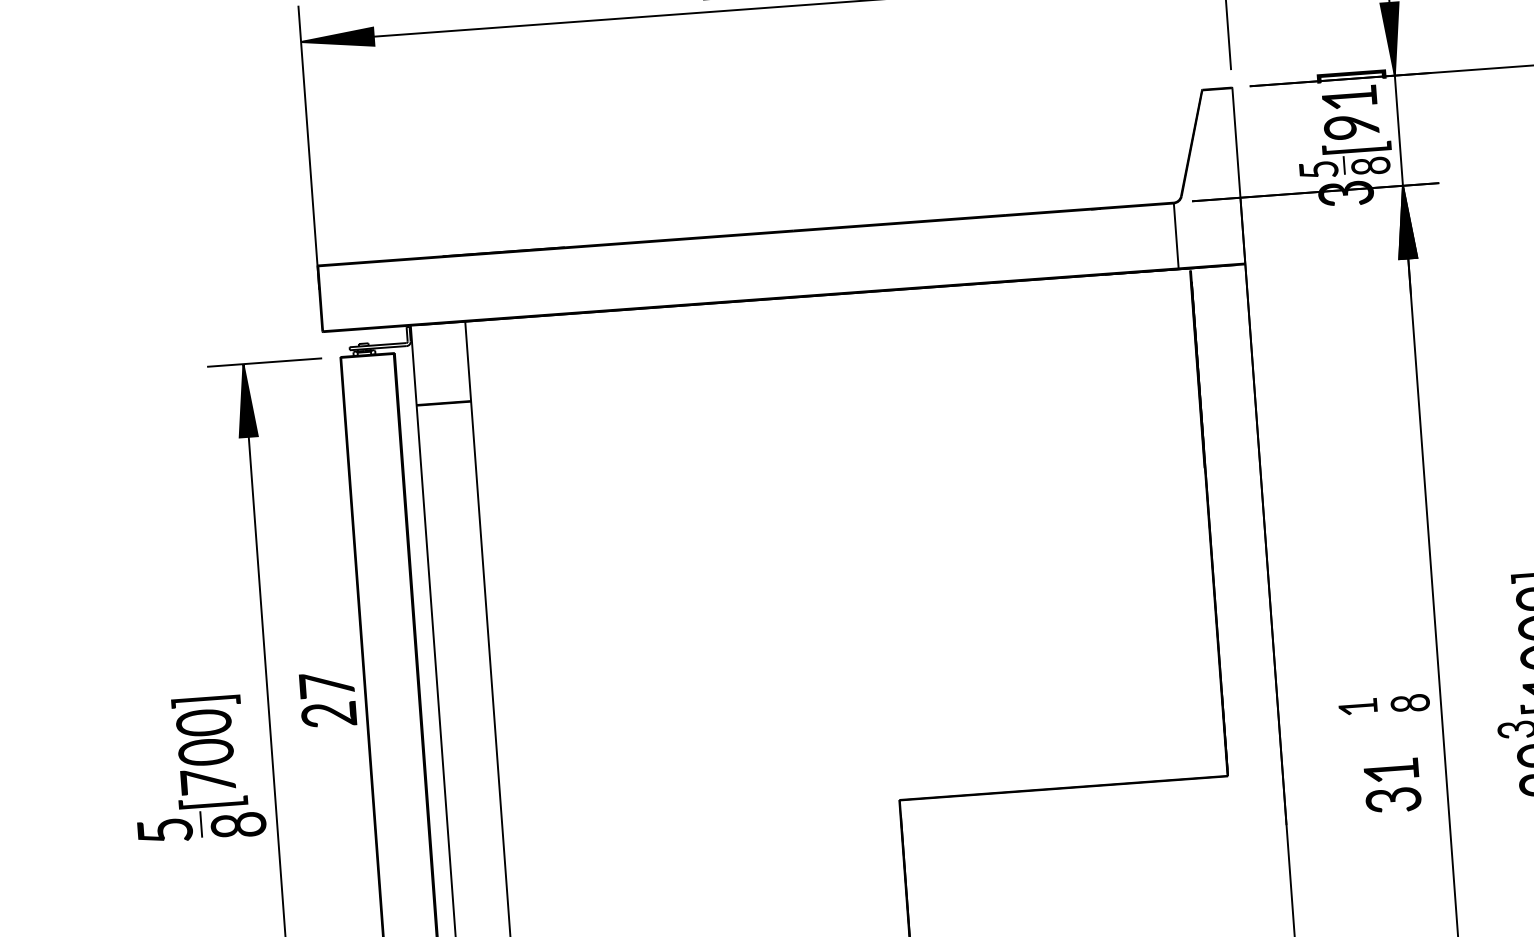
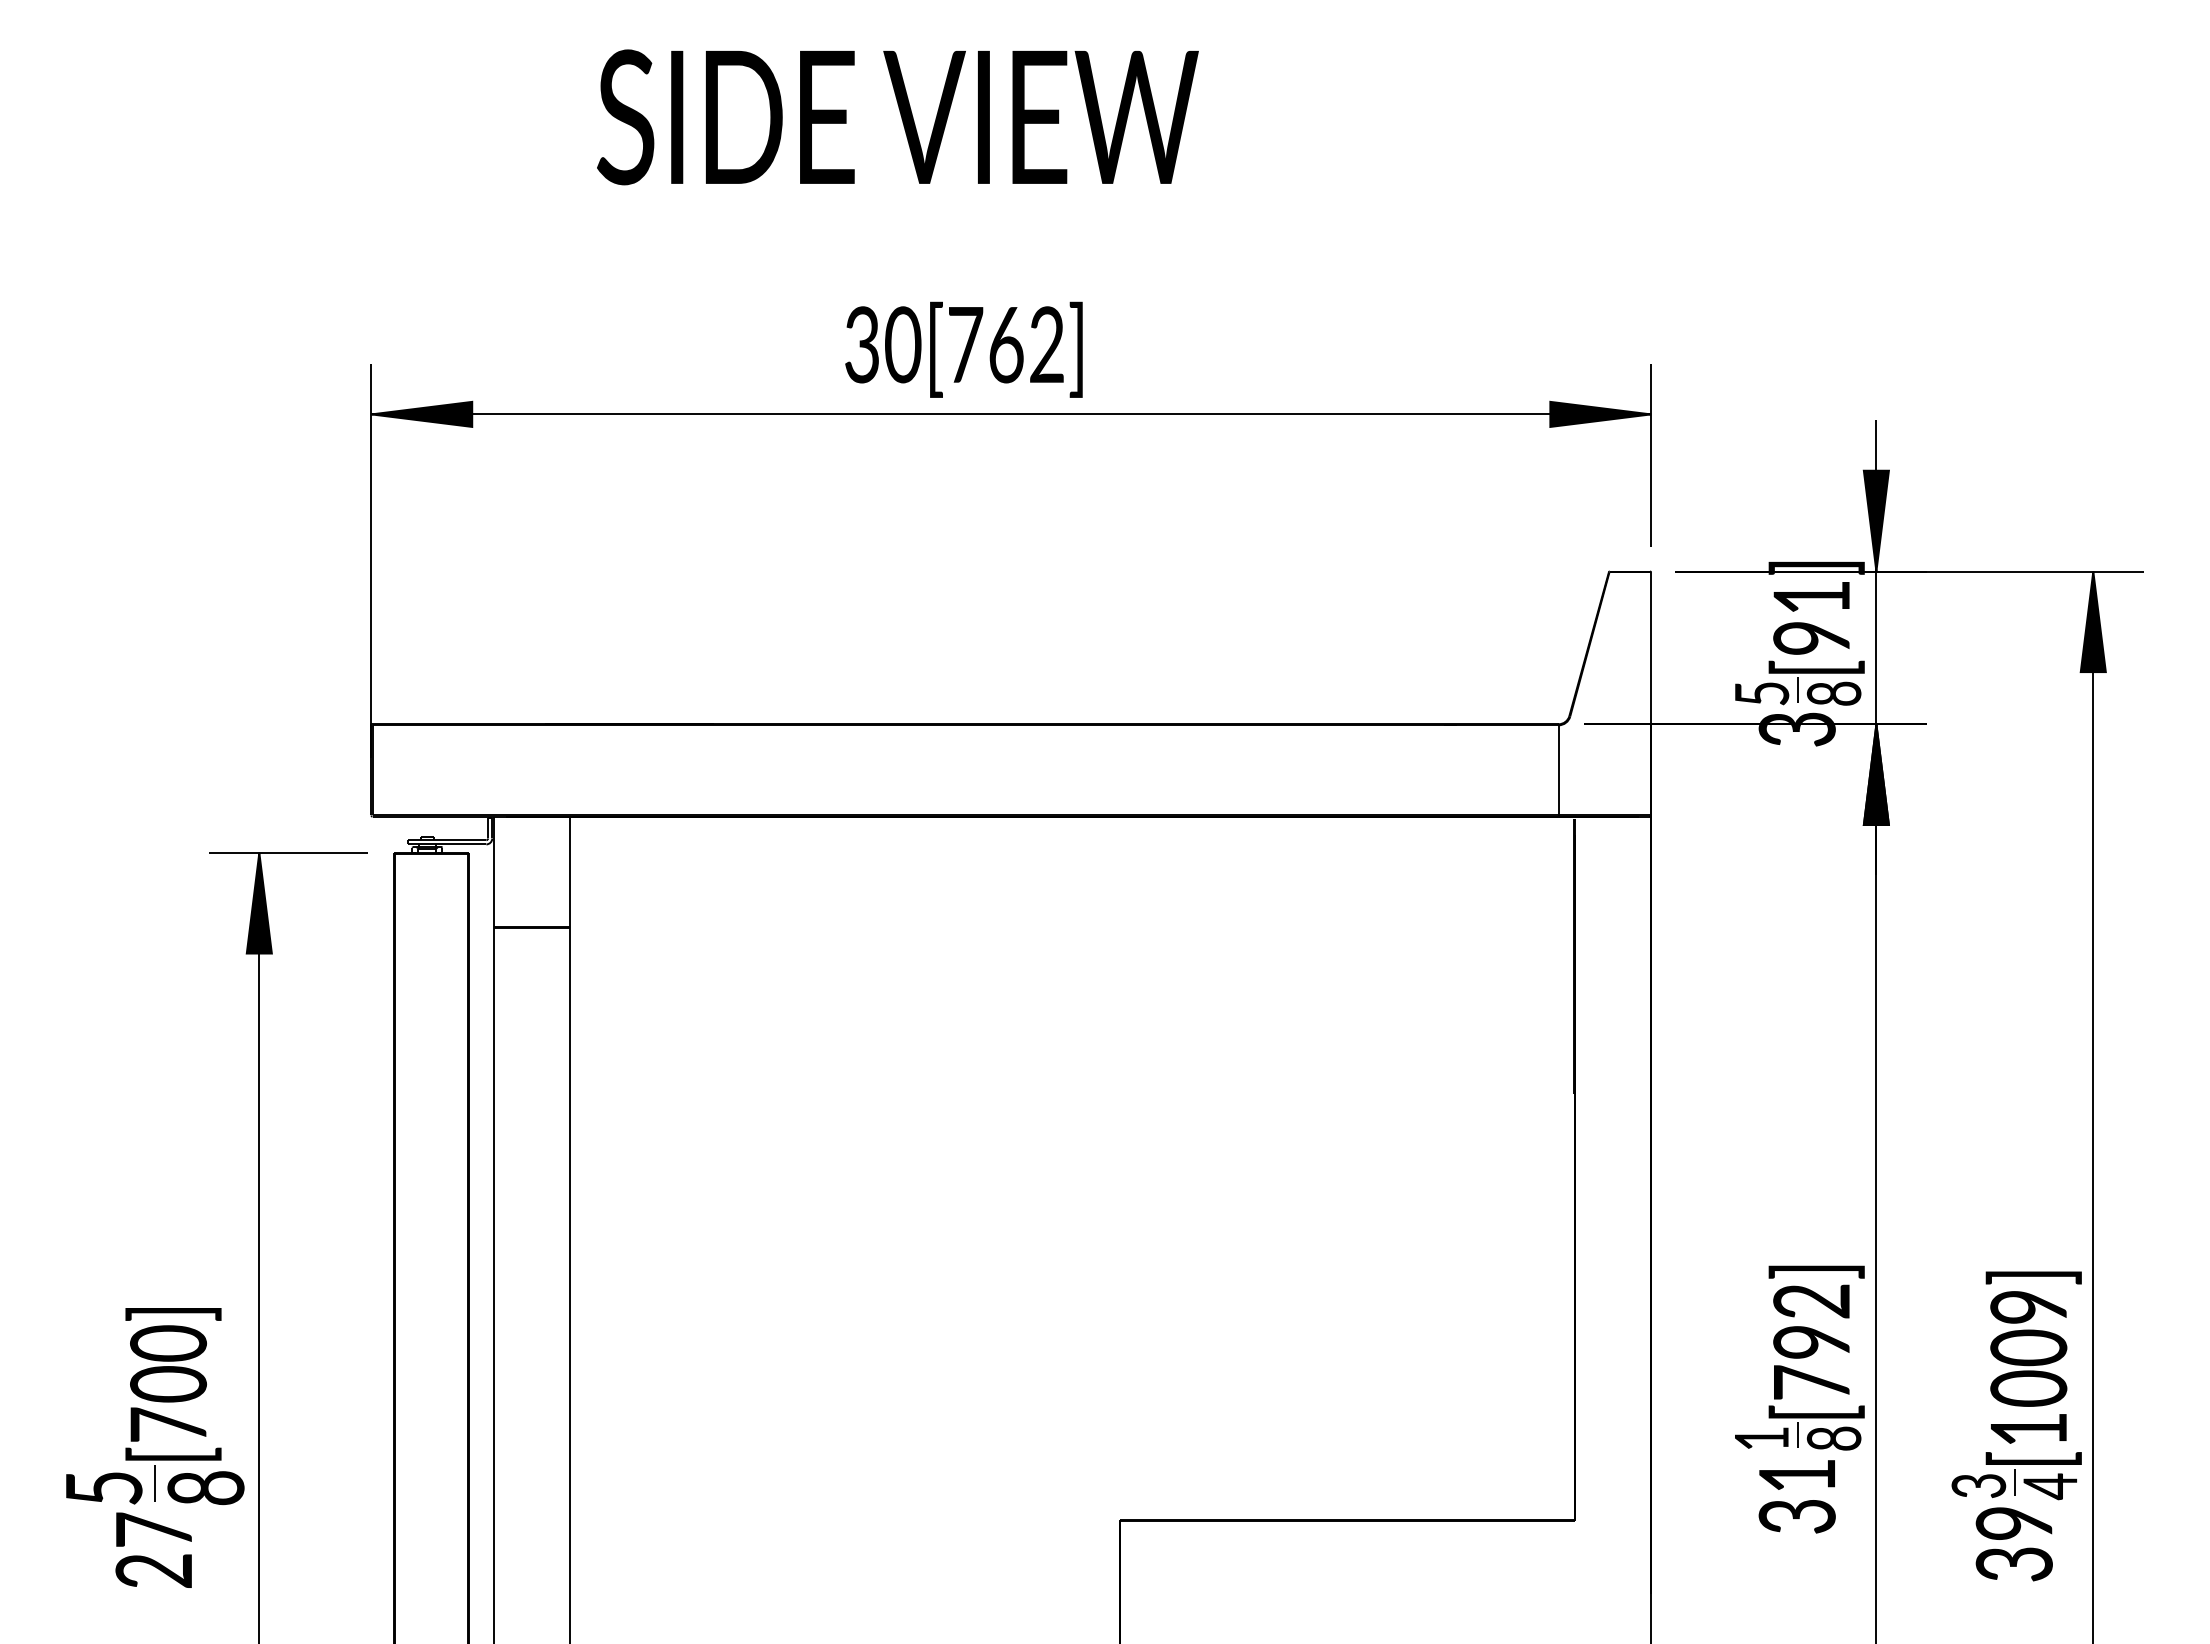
part: (1393, 644) -> (1816, 1356), added
text: (327, 699) -> (153, 1549), moved
text: (1391, 785) -> (1796, 1496), moved

